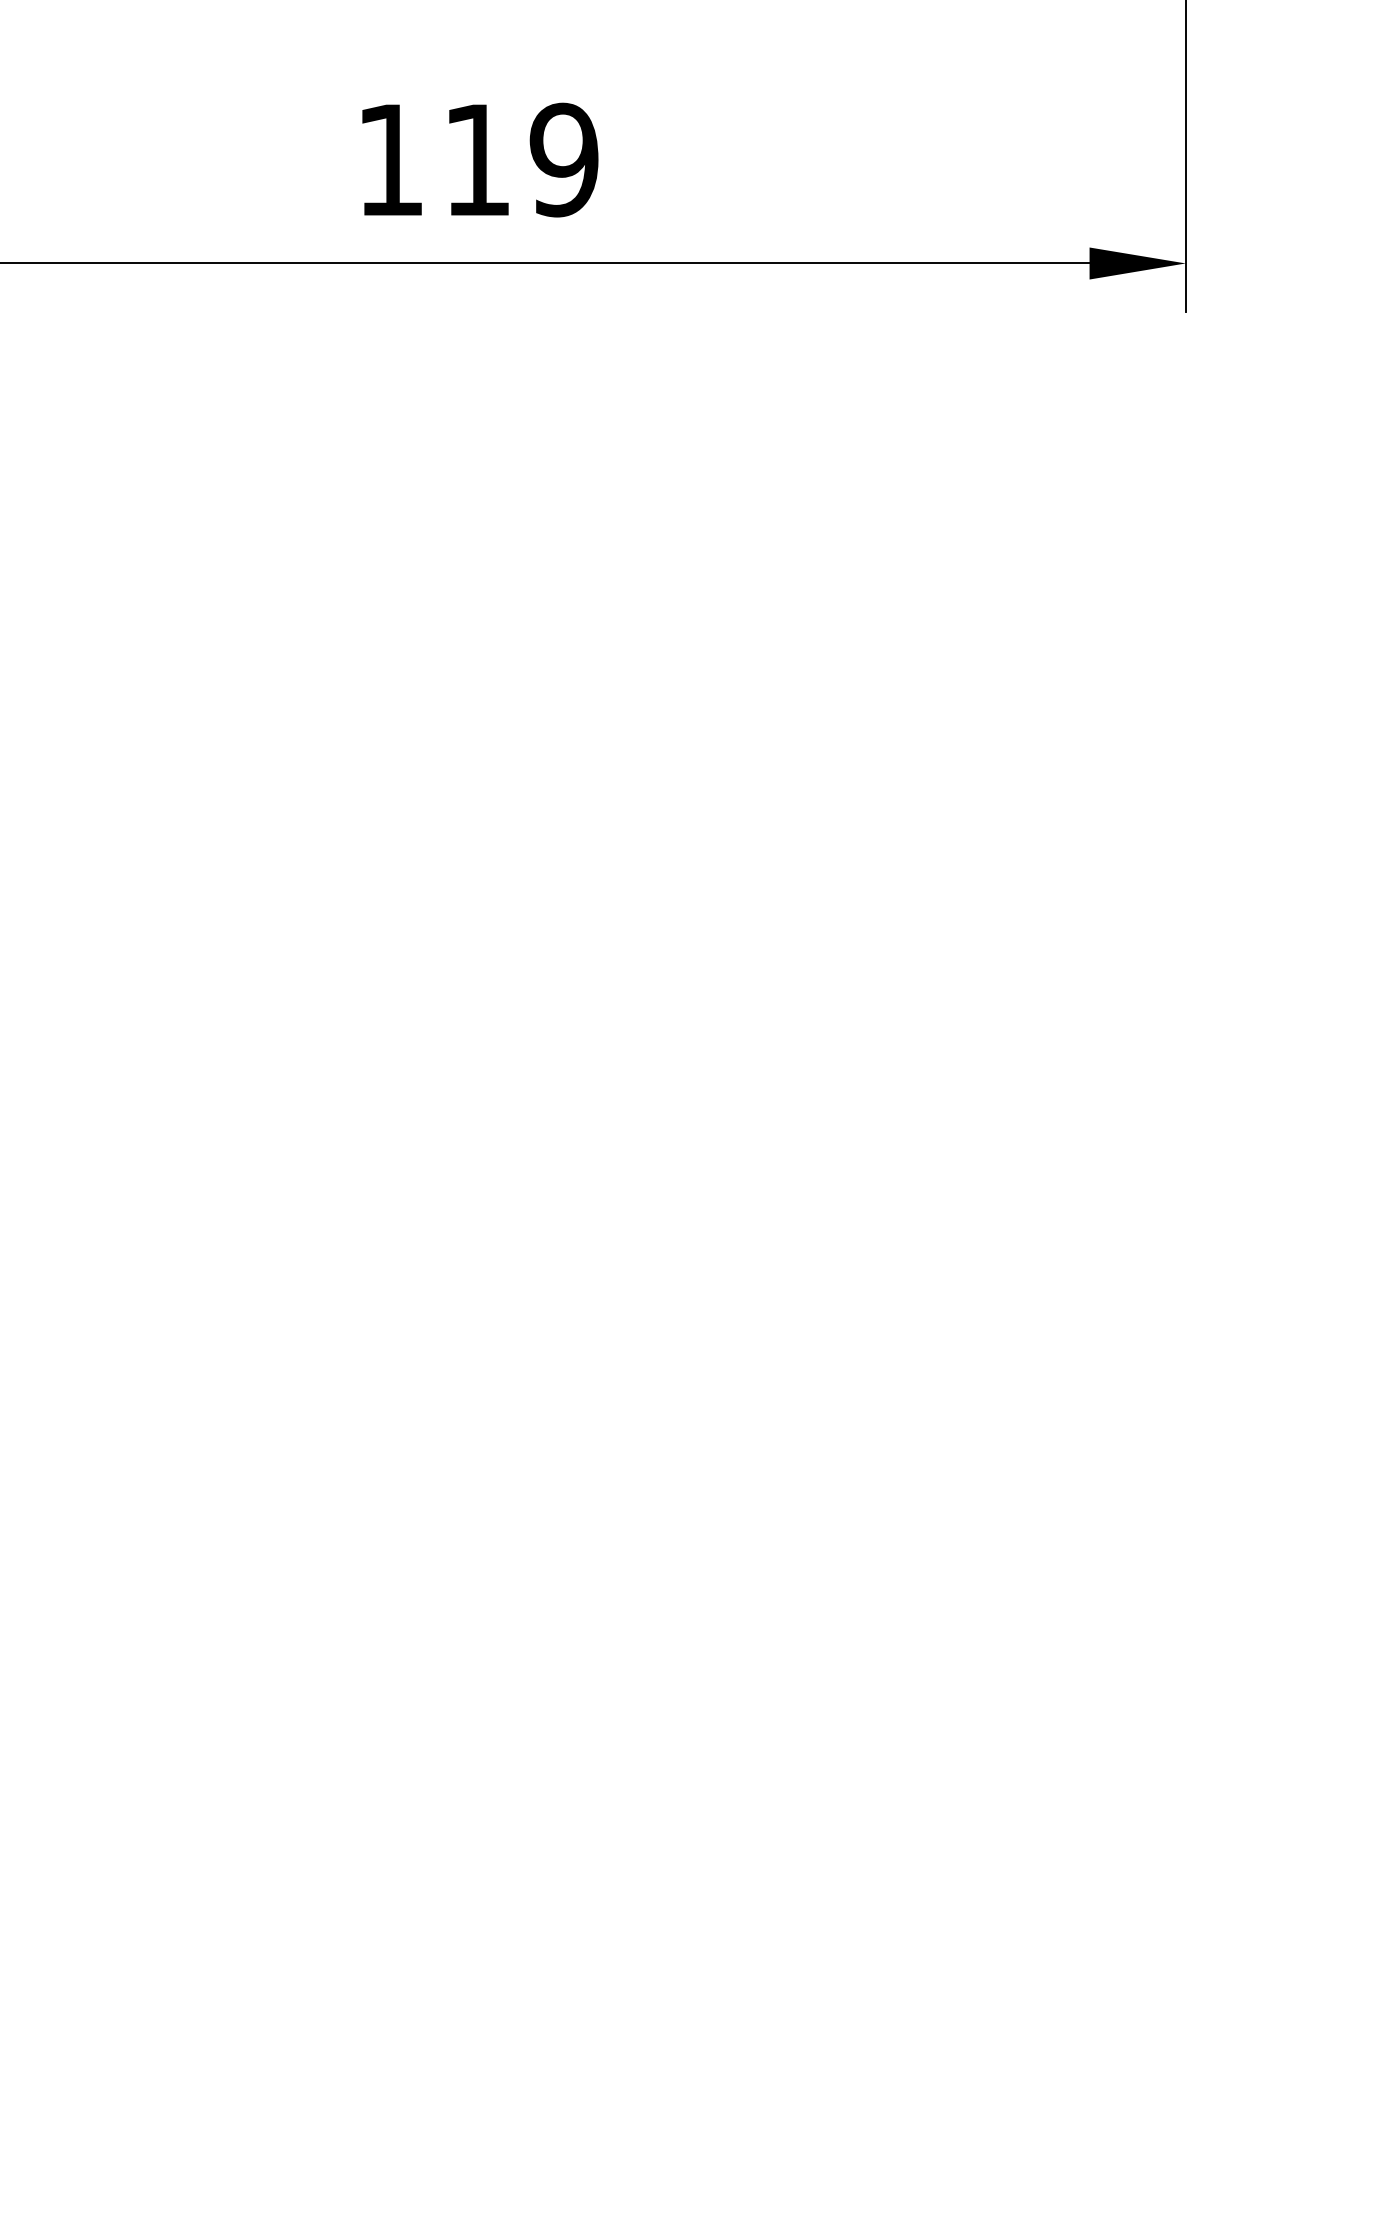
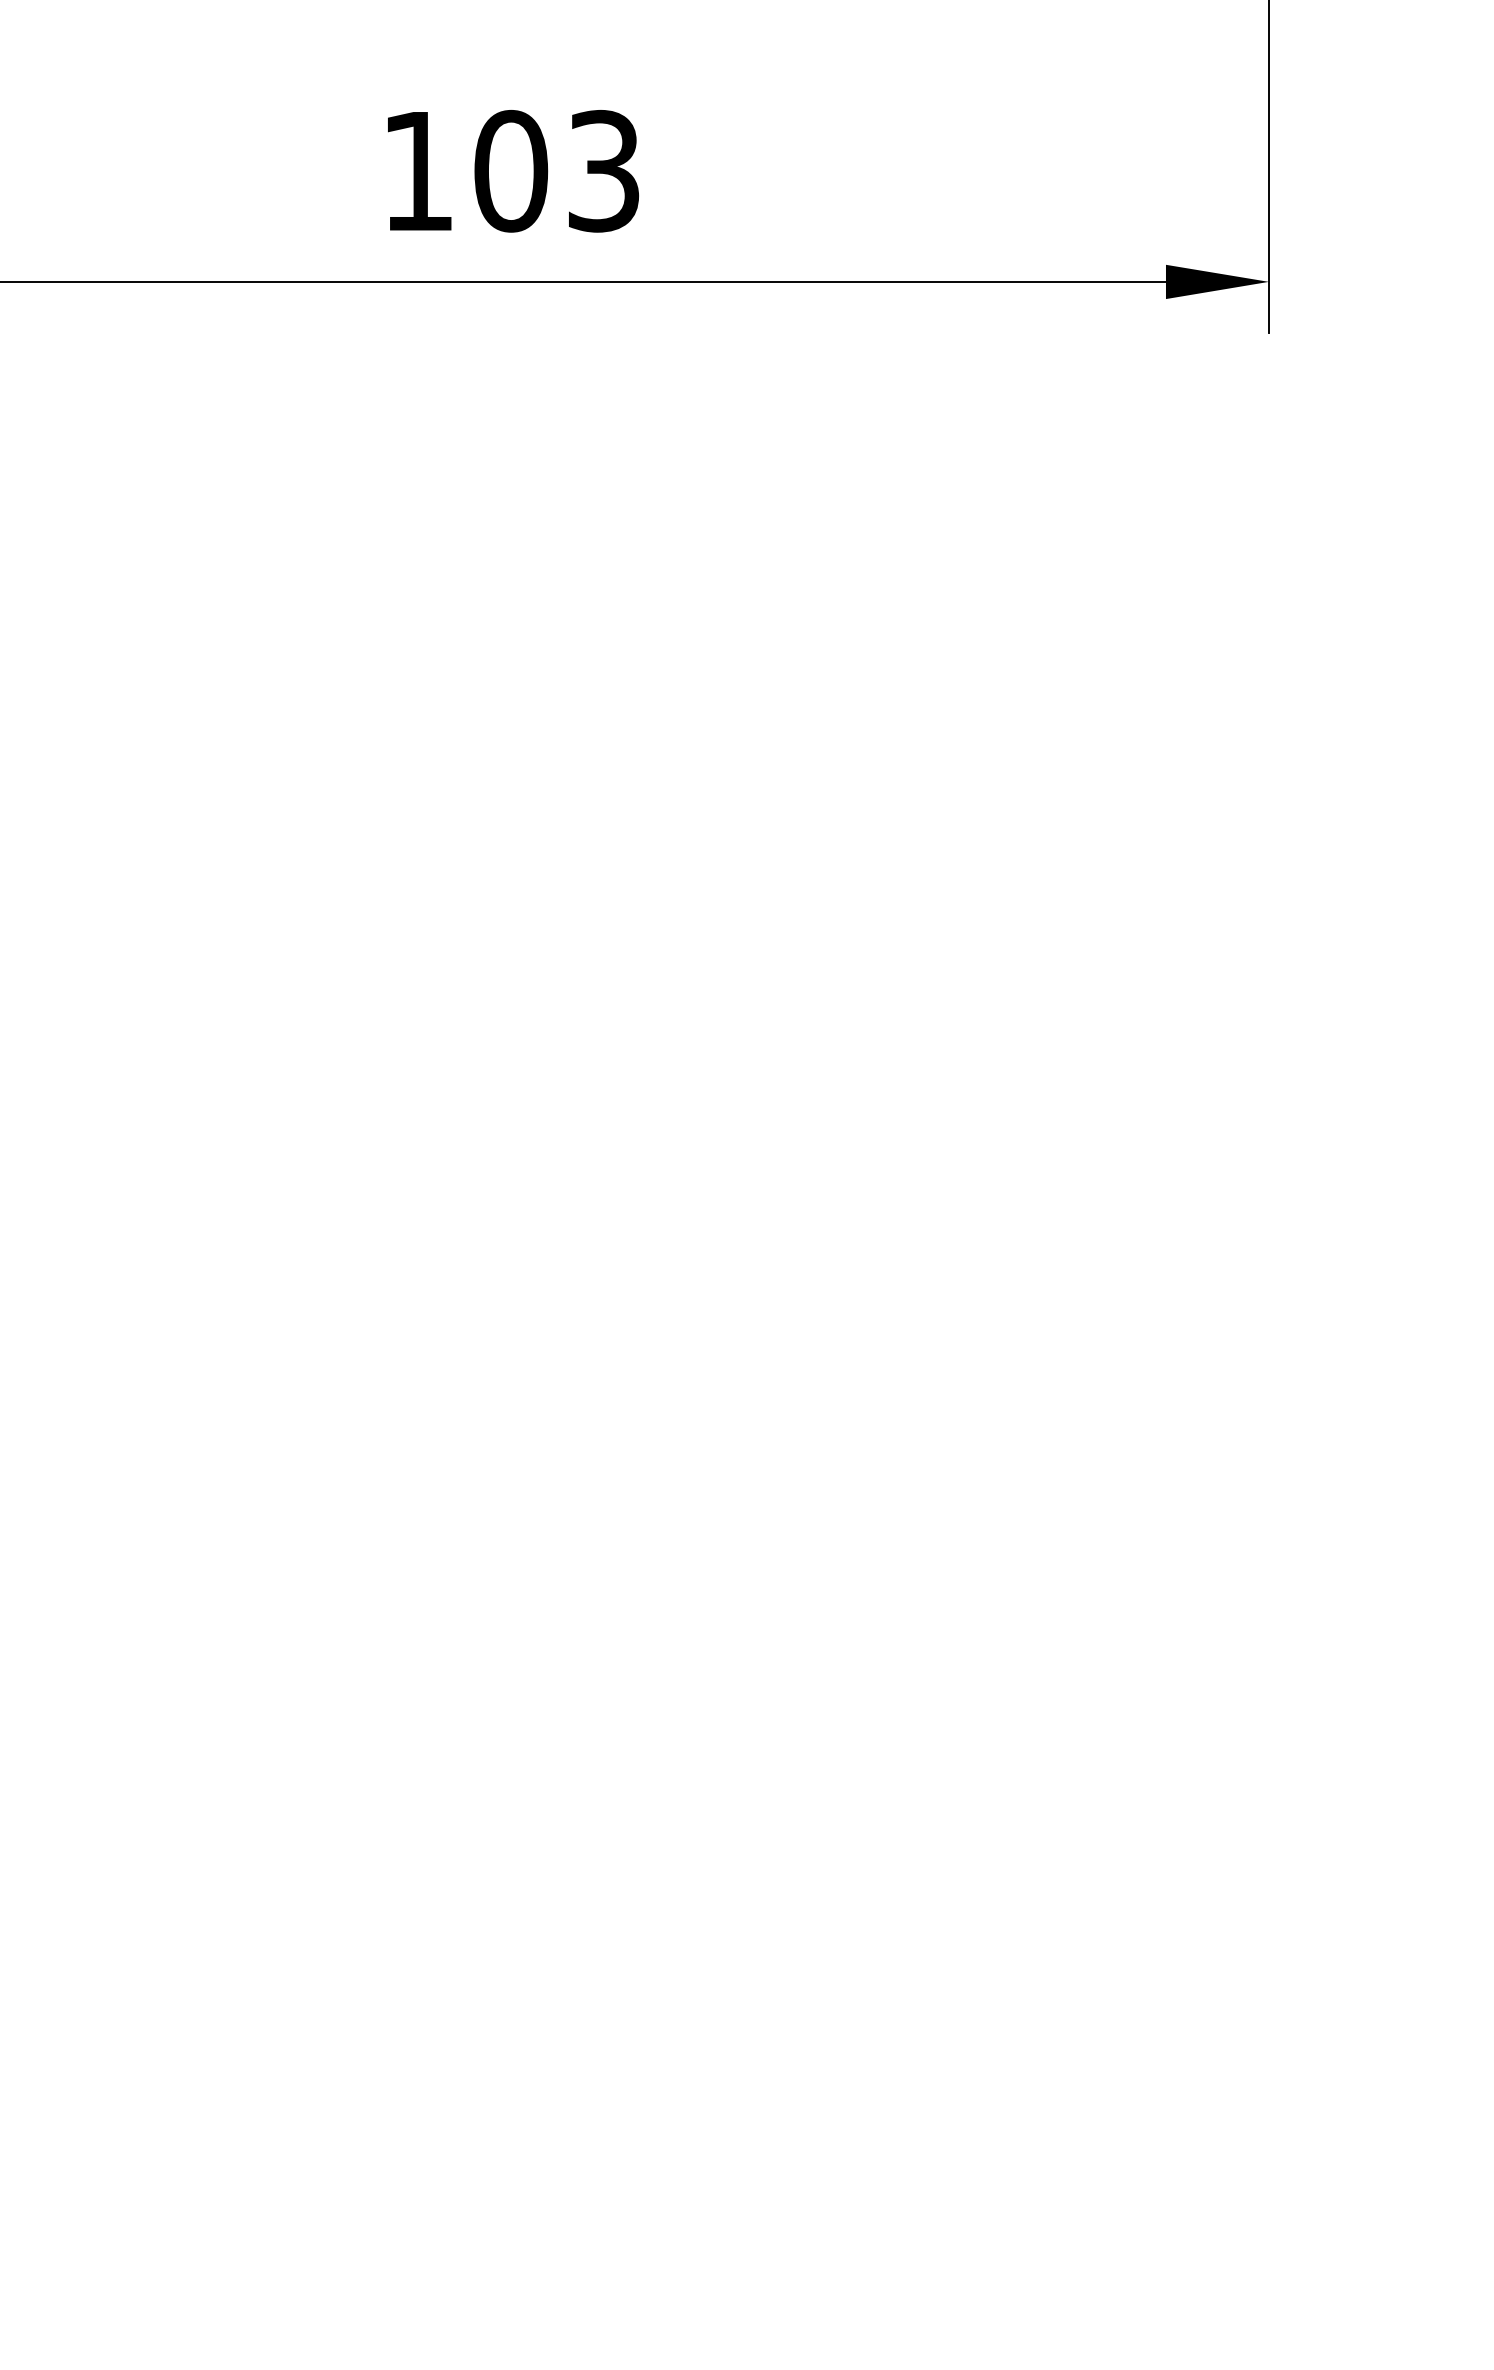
text: (520, 159) -> (557, 170), 119 -> 103

